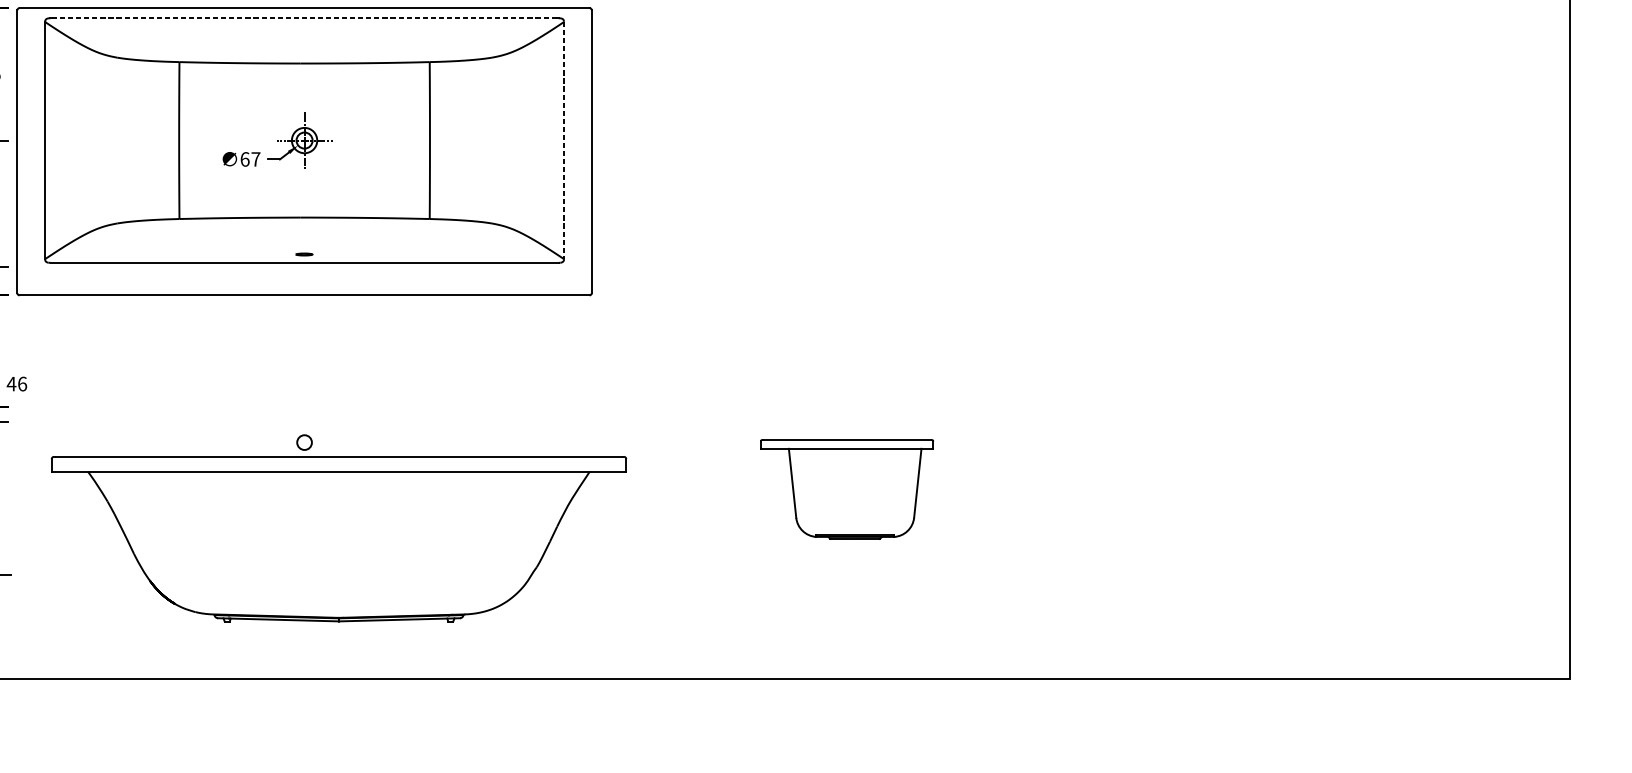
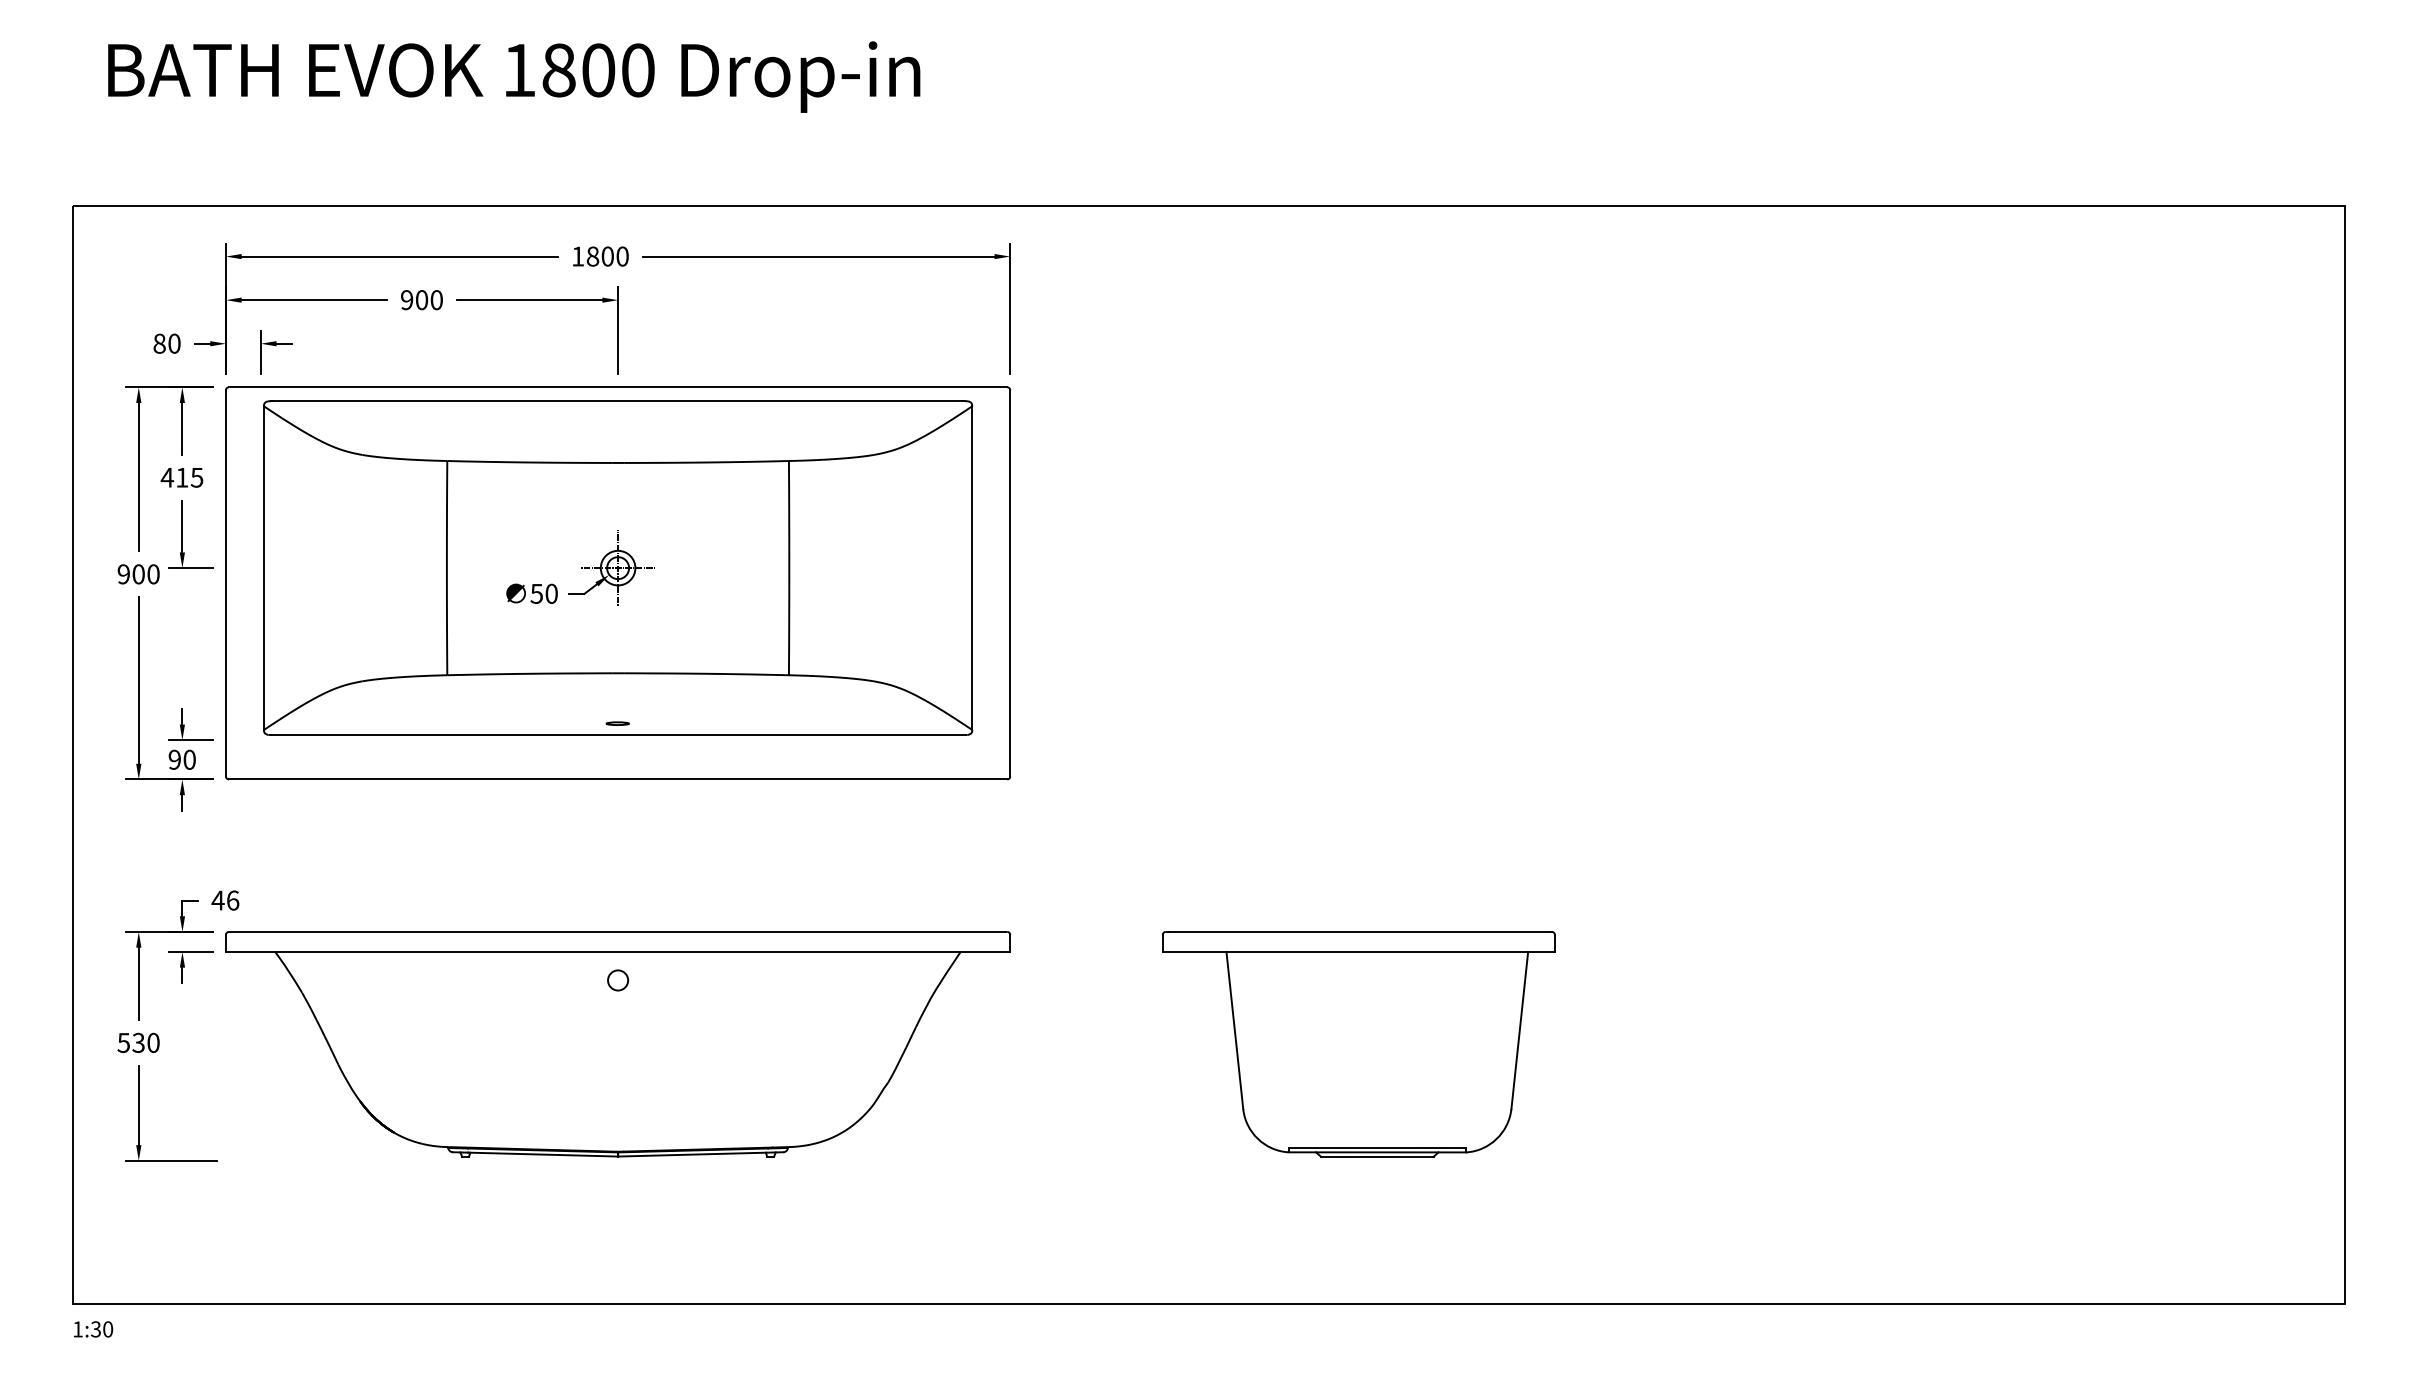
line: (304, 18) -> (618, 401), dashed -> solid
line: (564, 140) -> (972, 568), dashed -> solid
text: (249, 159) -> (543, 593), 67 -> 50
part: (846, 489) -> (1358, 1044), size x1.67
part: (339, 539) -> (618, 1044), moved

